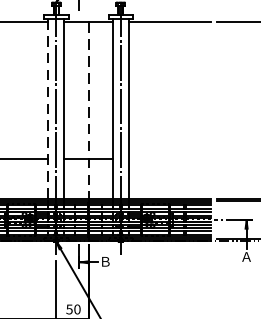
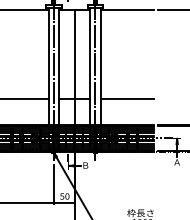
line: (48, 109) -> (48, 66), dashed -> solid
line: (88, 112) -> (74, 68), dashed -> solid
line: (168, 158) -> (126, 98), added

